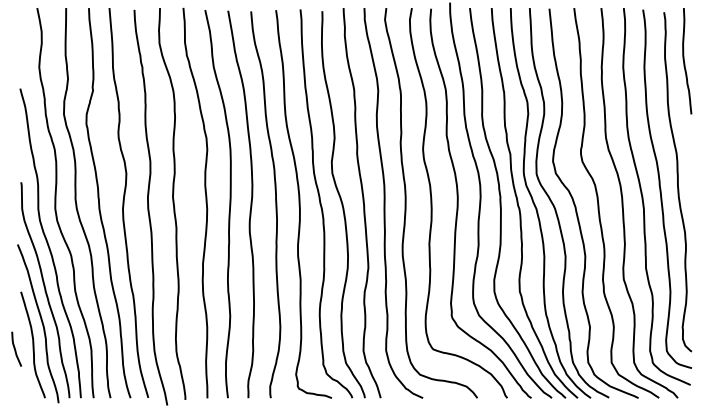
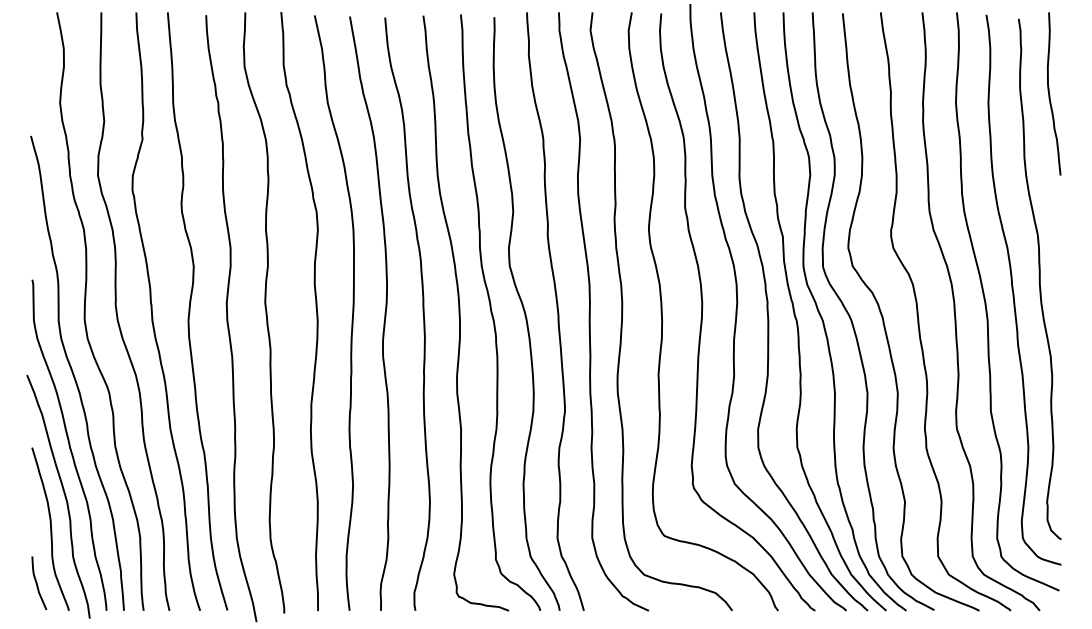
curve: (15, 348) -> (37, 582), moved

